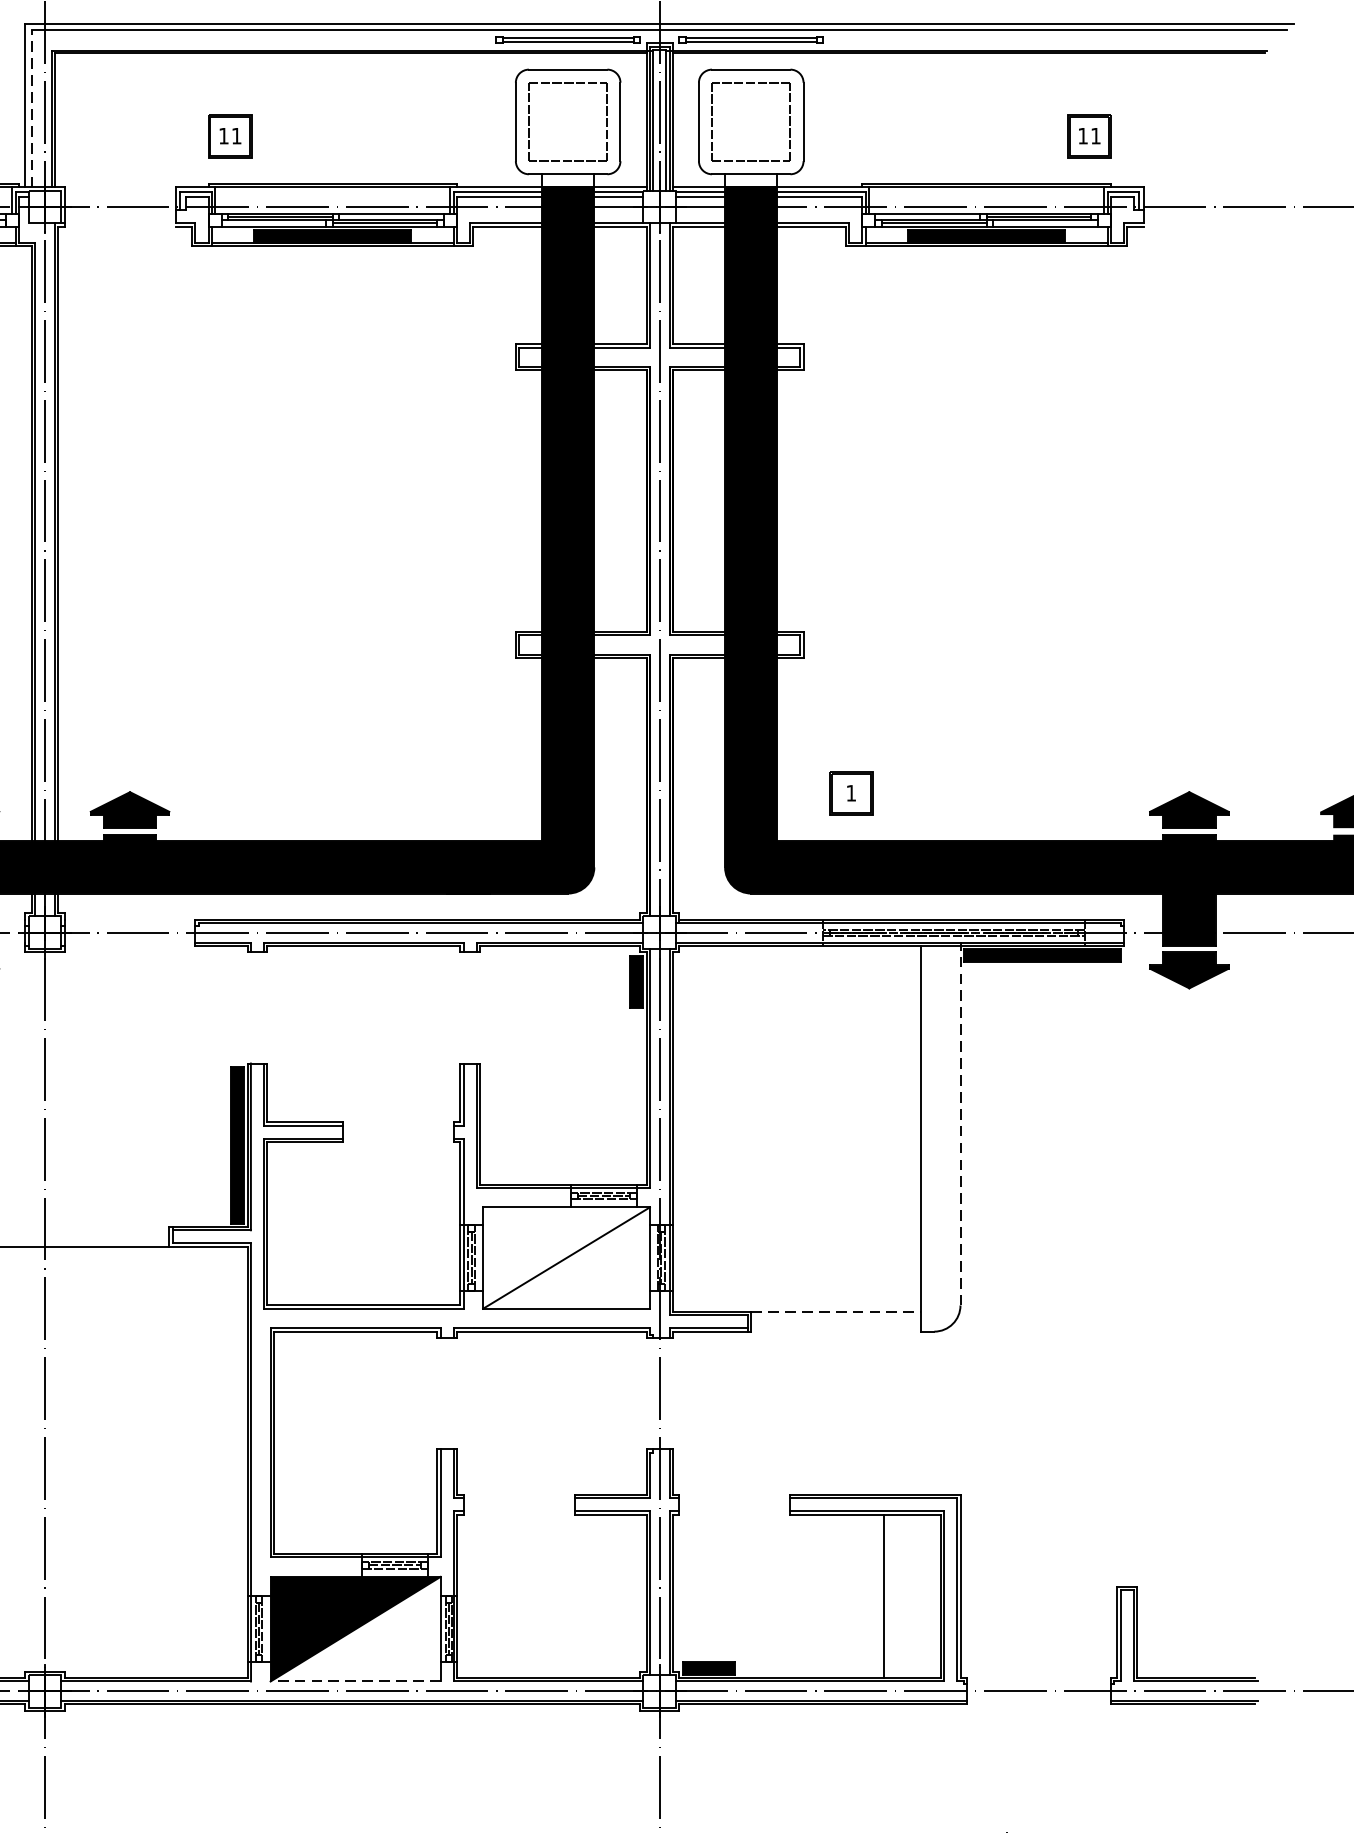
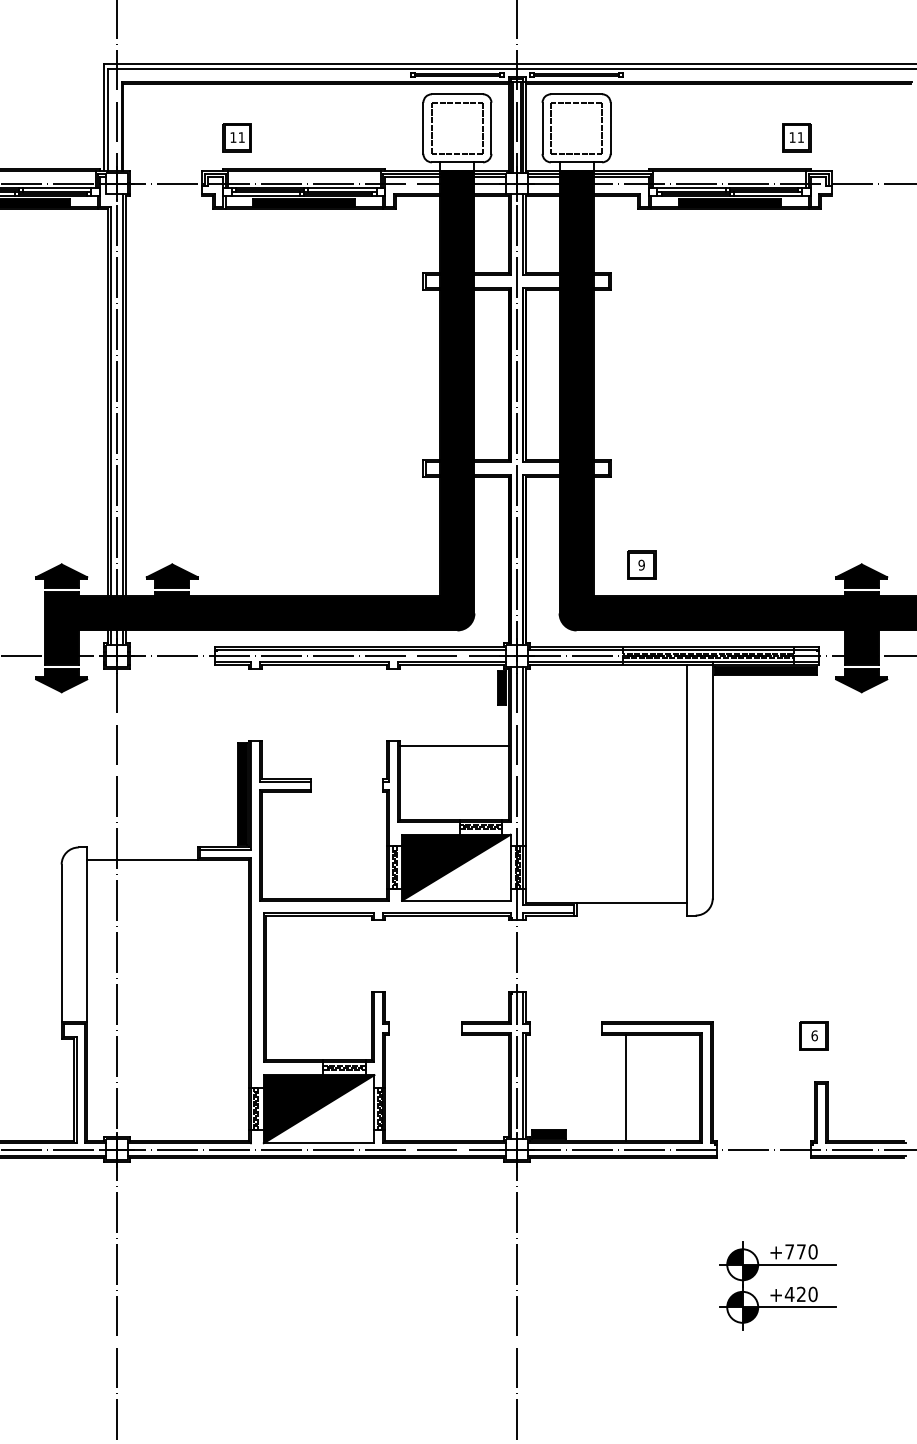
line: (31, 108) -> (108, 119), dashed -> solid
text: (851, 792) -> (641, 564), 1 -> 9
line: (562, 1070) -> (453, 745), added
line: (960, 1125) -> (712, 781), dashed -> solid
fill: (566, 1257) -> (456, 867), added
line: (837, 1311) -> (632, 902), dashed -> solid
part: (1115, 1515) -> (813, 1035), added
line: (883, 1595) -> (625, 1087), moved
line: (354, 1681) -> (318, 1143), dashed -> solid

